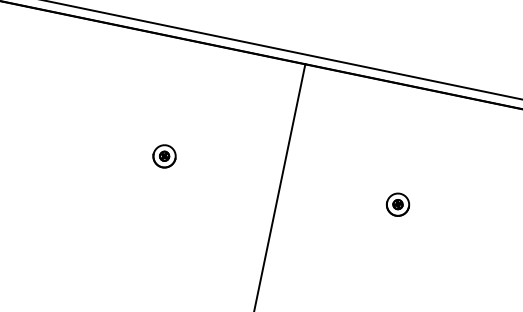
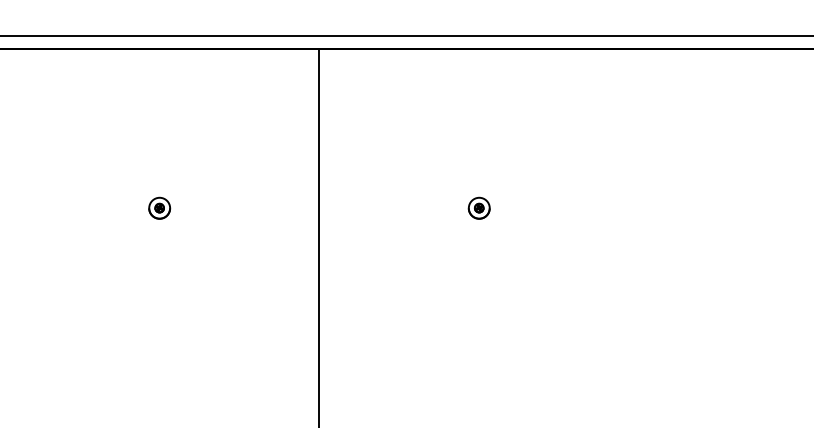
part: (164, 156) -> (159, 208), size x0.7
part: (398, 205) -> (479, 208), size x0.7

